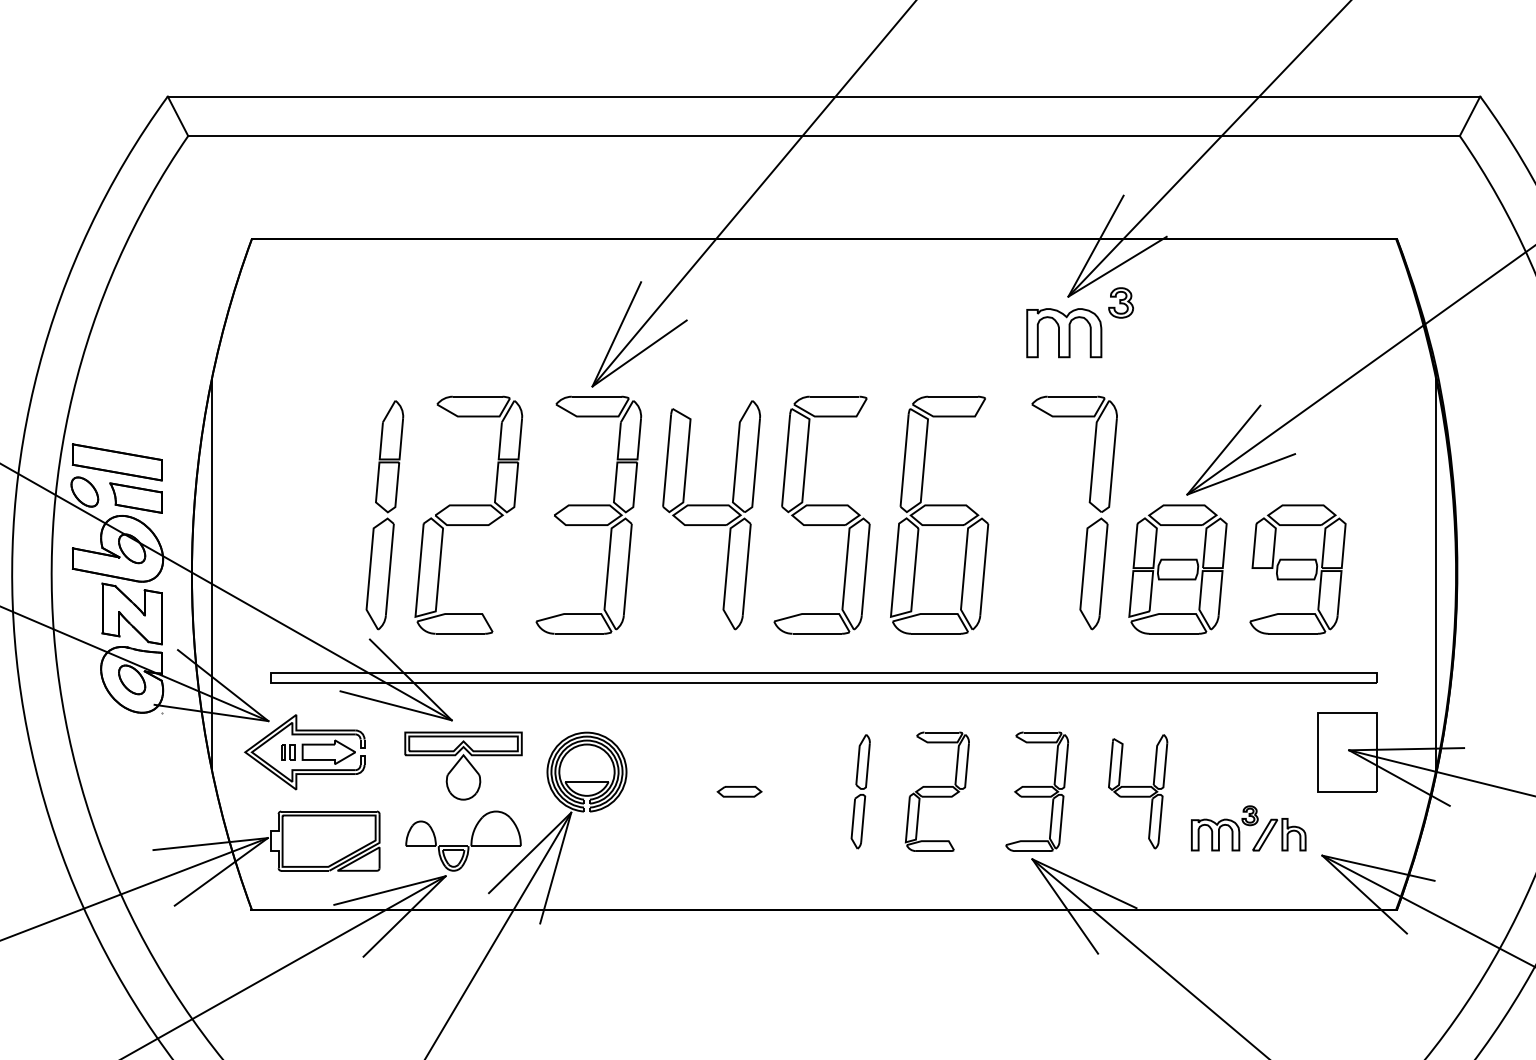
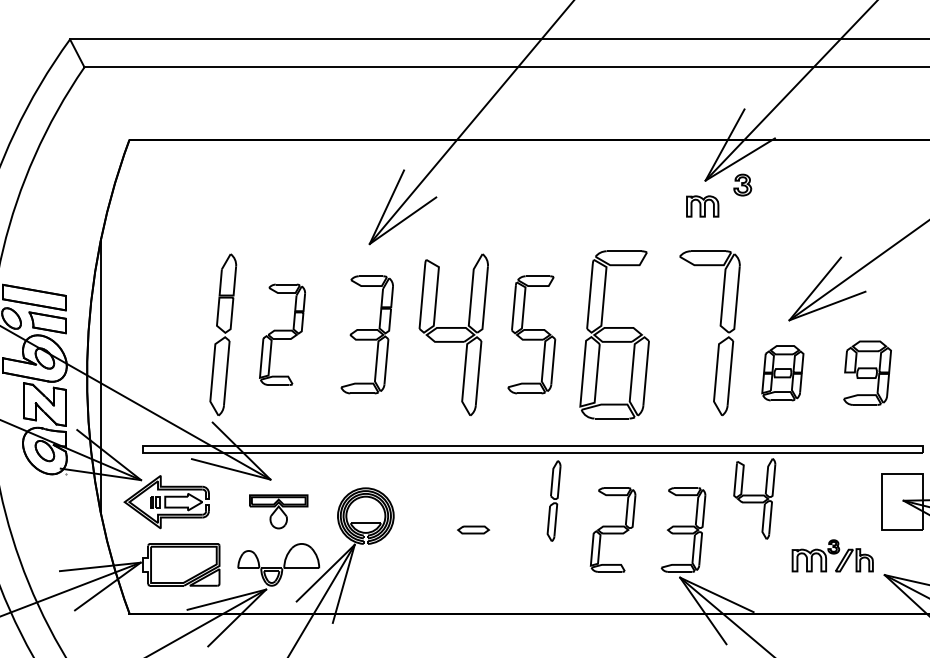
part: (1064, 333) -> (702, 206), size x0.6
part: (468, 514) -> (282, 334), size x0.6
part: (588, 514) -> (366, 334), size x0.7
part: (821, 514) -> (531, 334), size x0.7
part: (1177, 569) -> (782, 373), size x0.6
part: (1297, 569) -> (867, 373), size x0.7
part: (463, 765) -> (278, 511), size x0.7
part: (860, 791) -> (553, 500), moved
part: (1138, 791) -> (755, 498), moved

